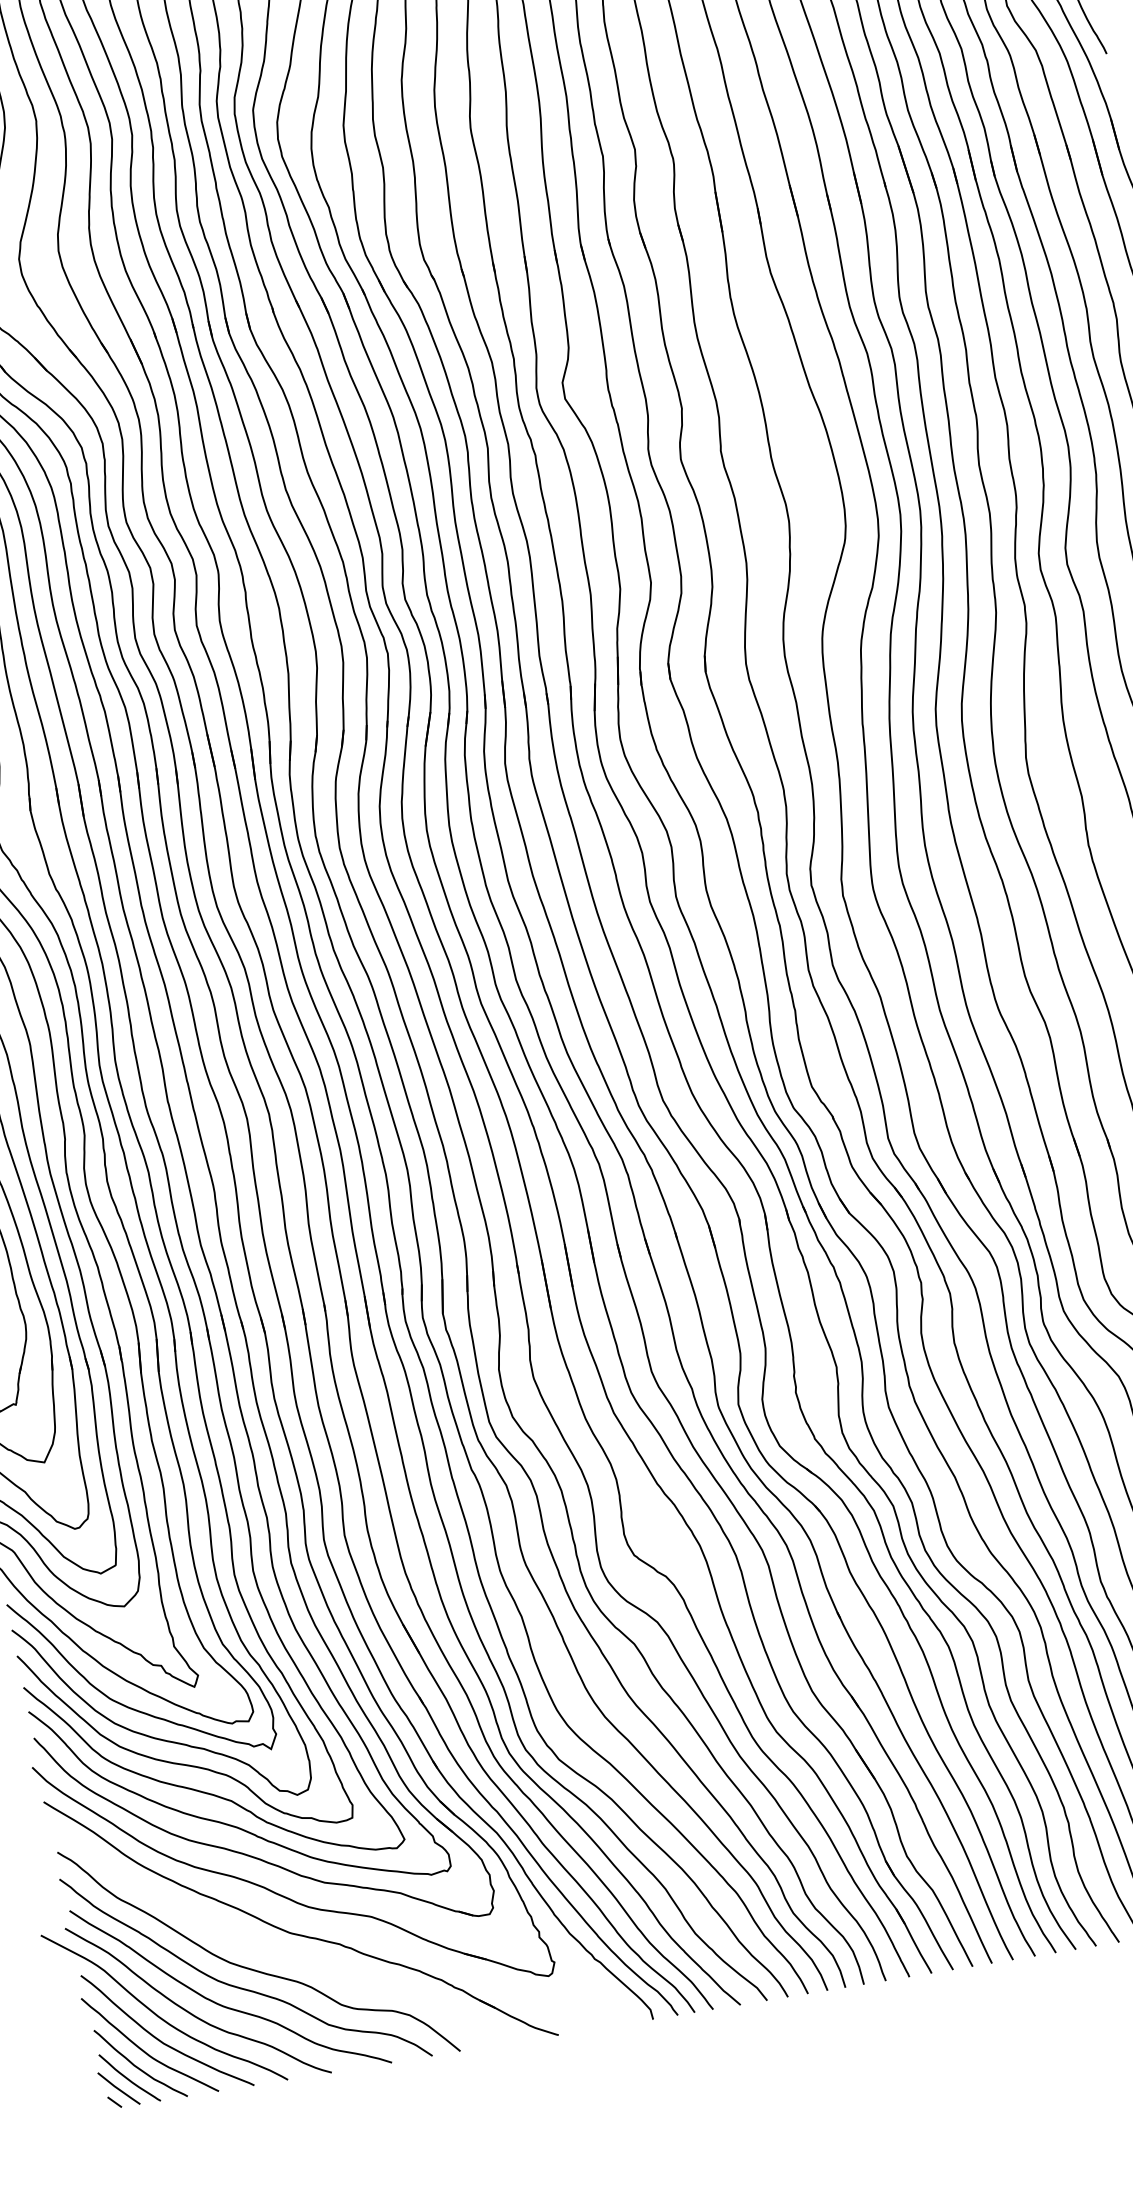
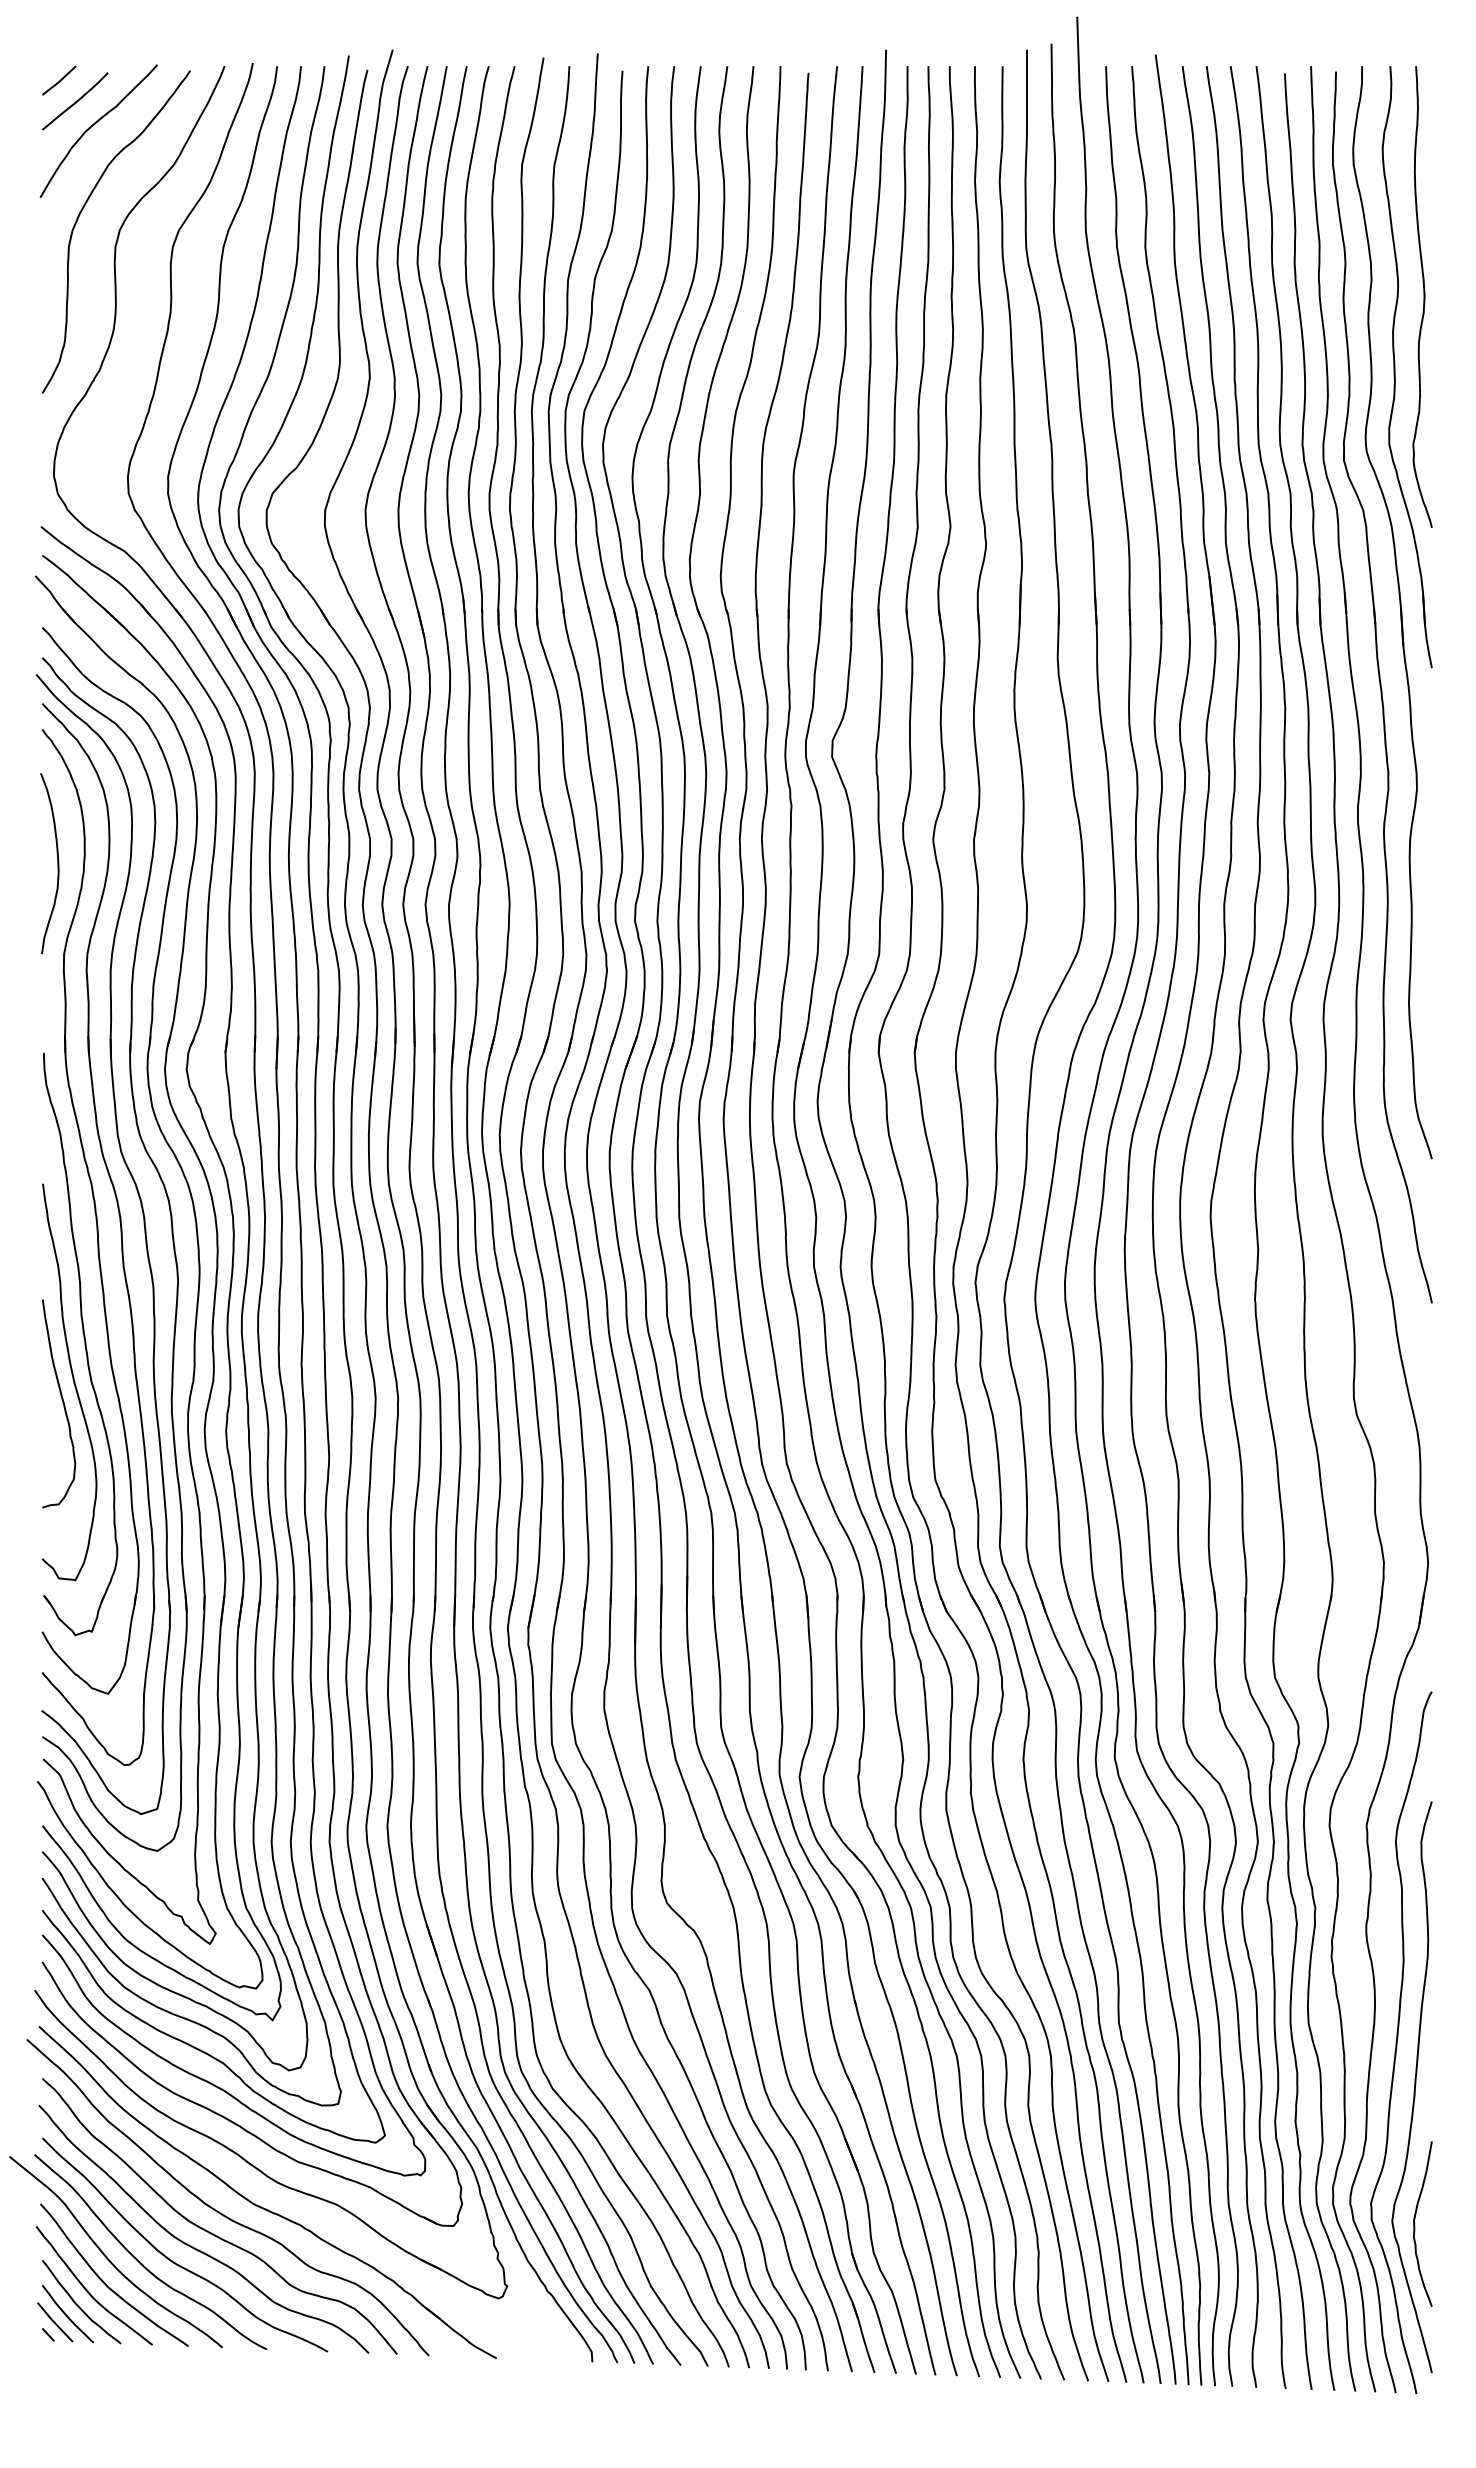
curve: (257, 1947) -> (219, 2211), added

